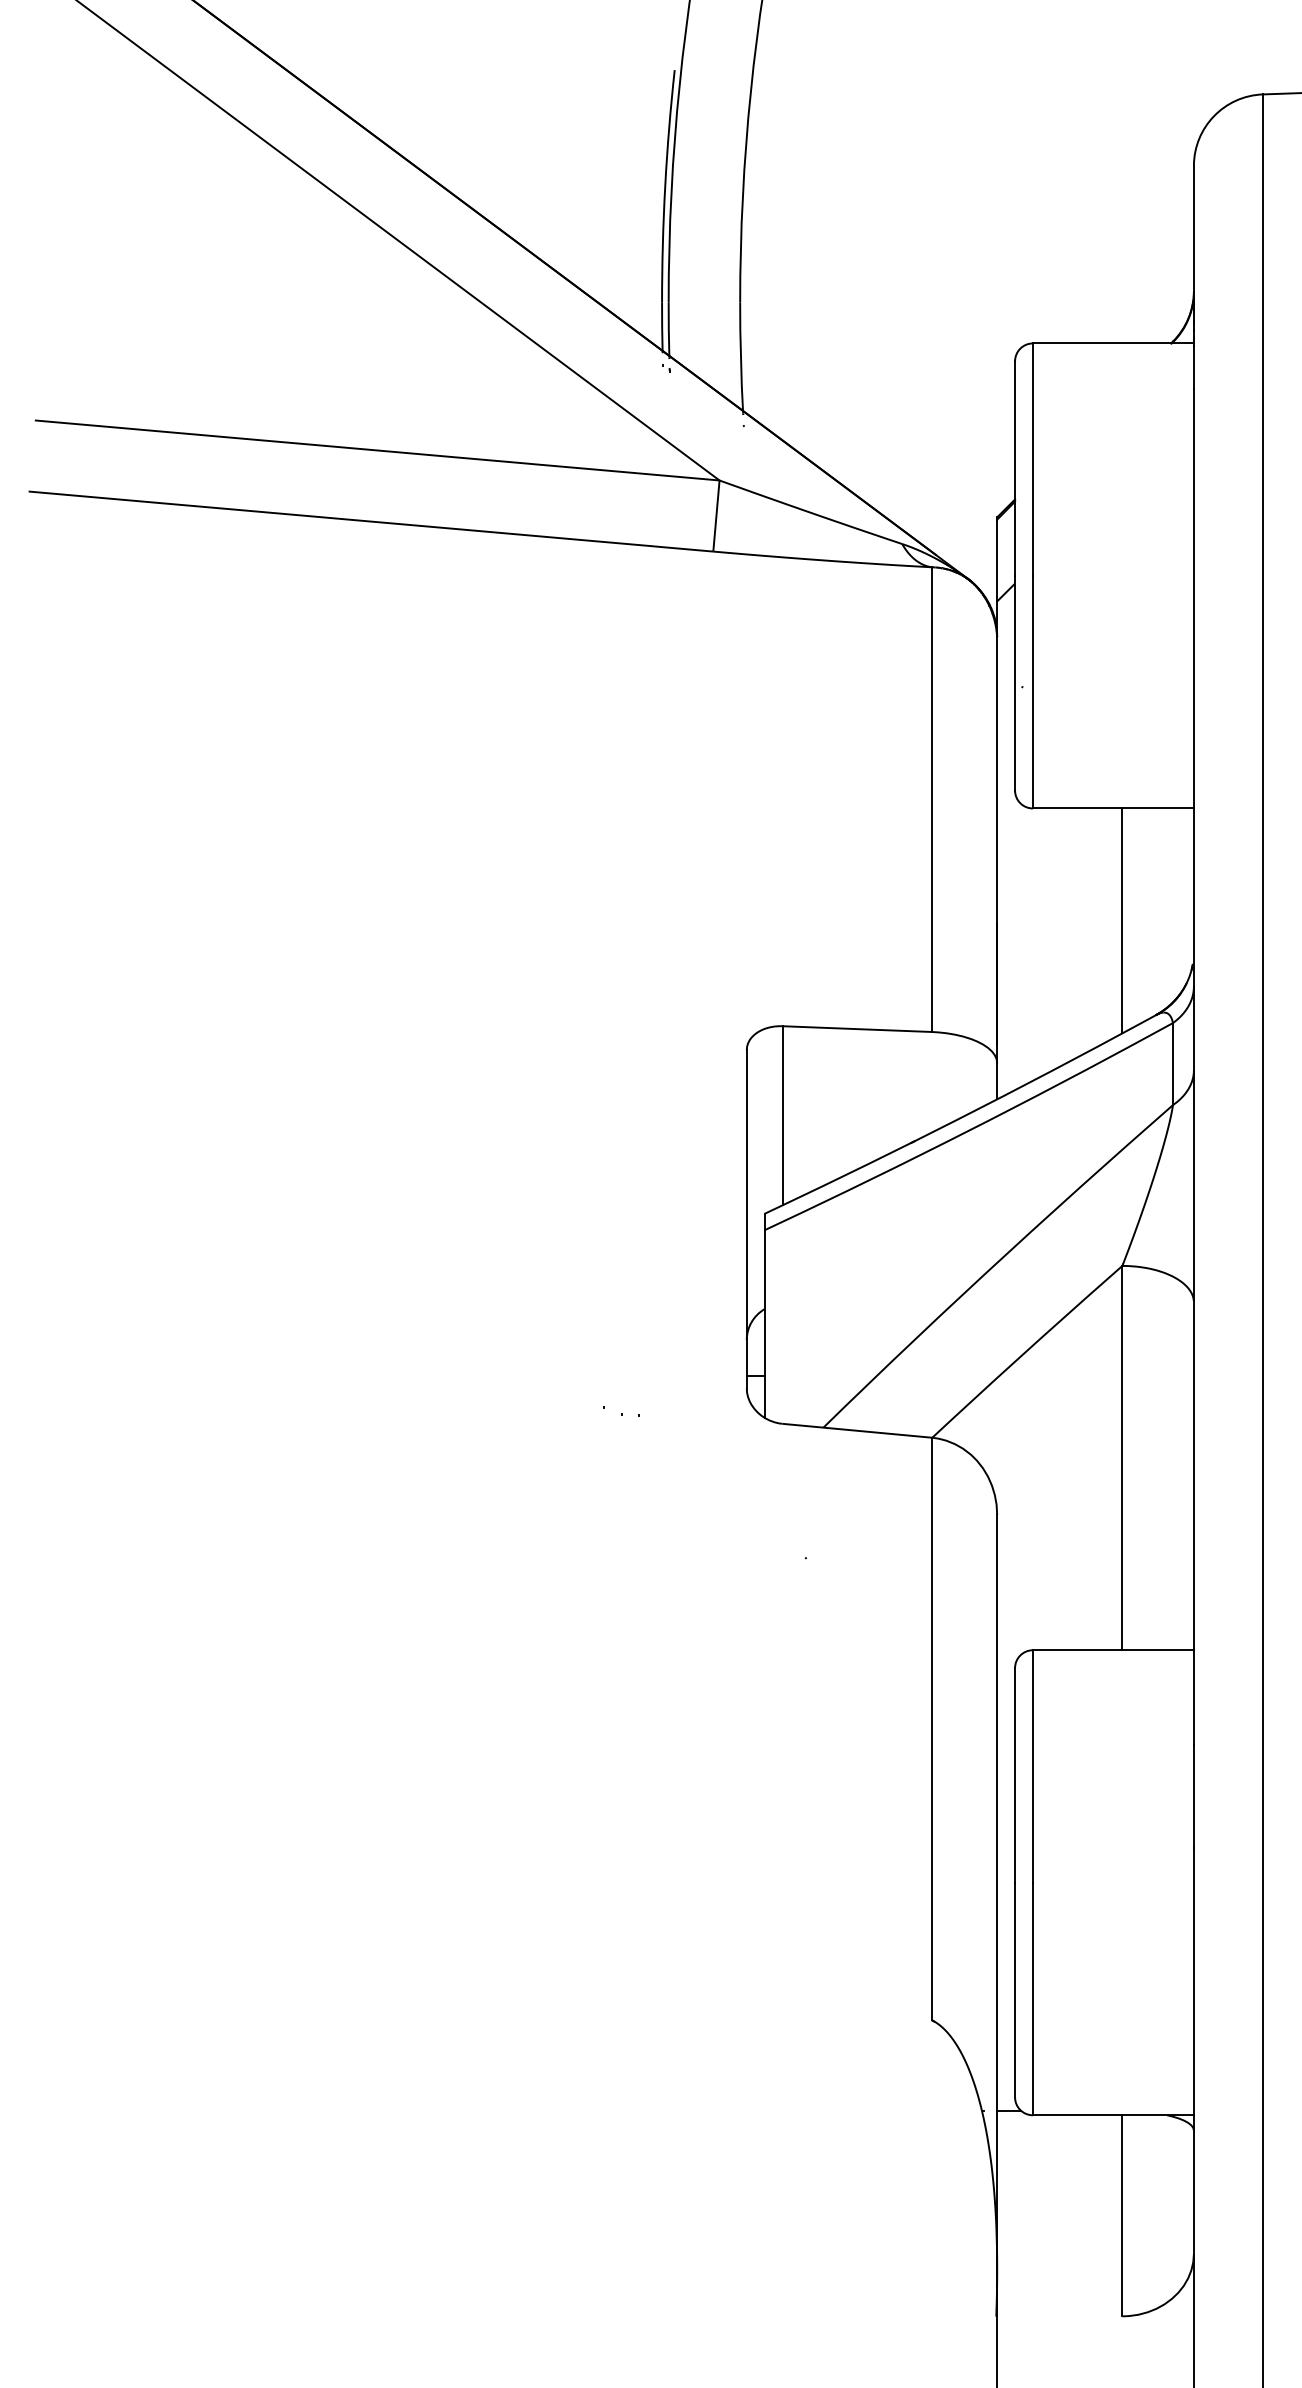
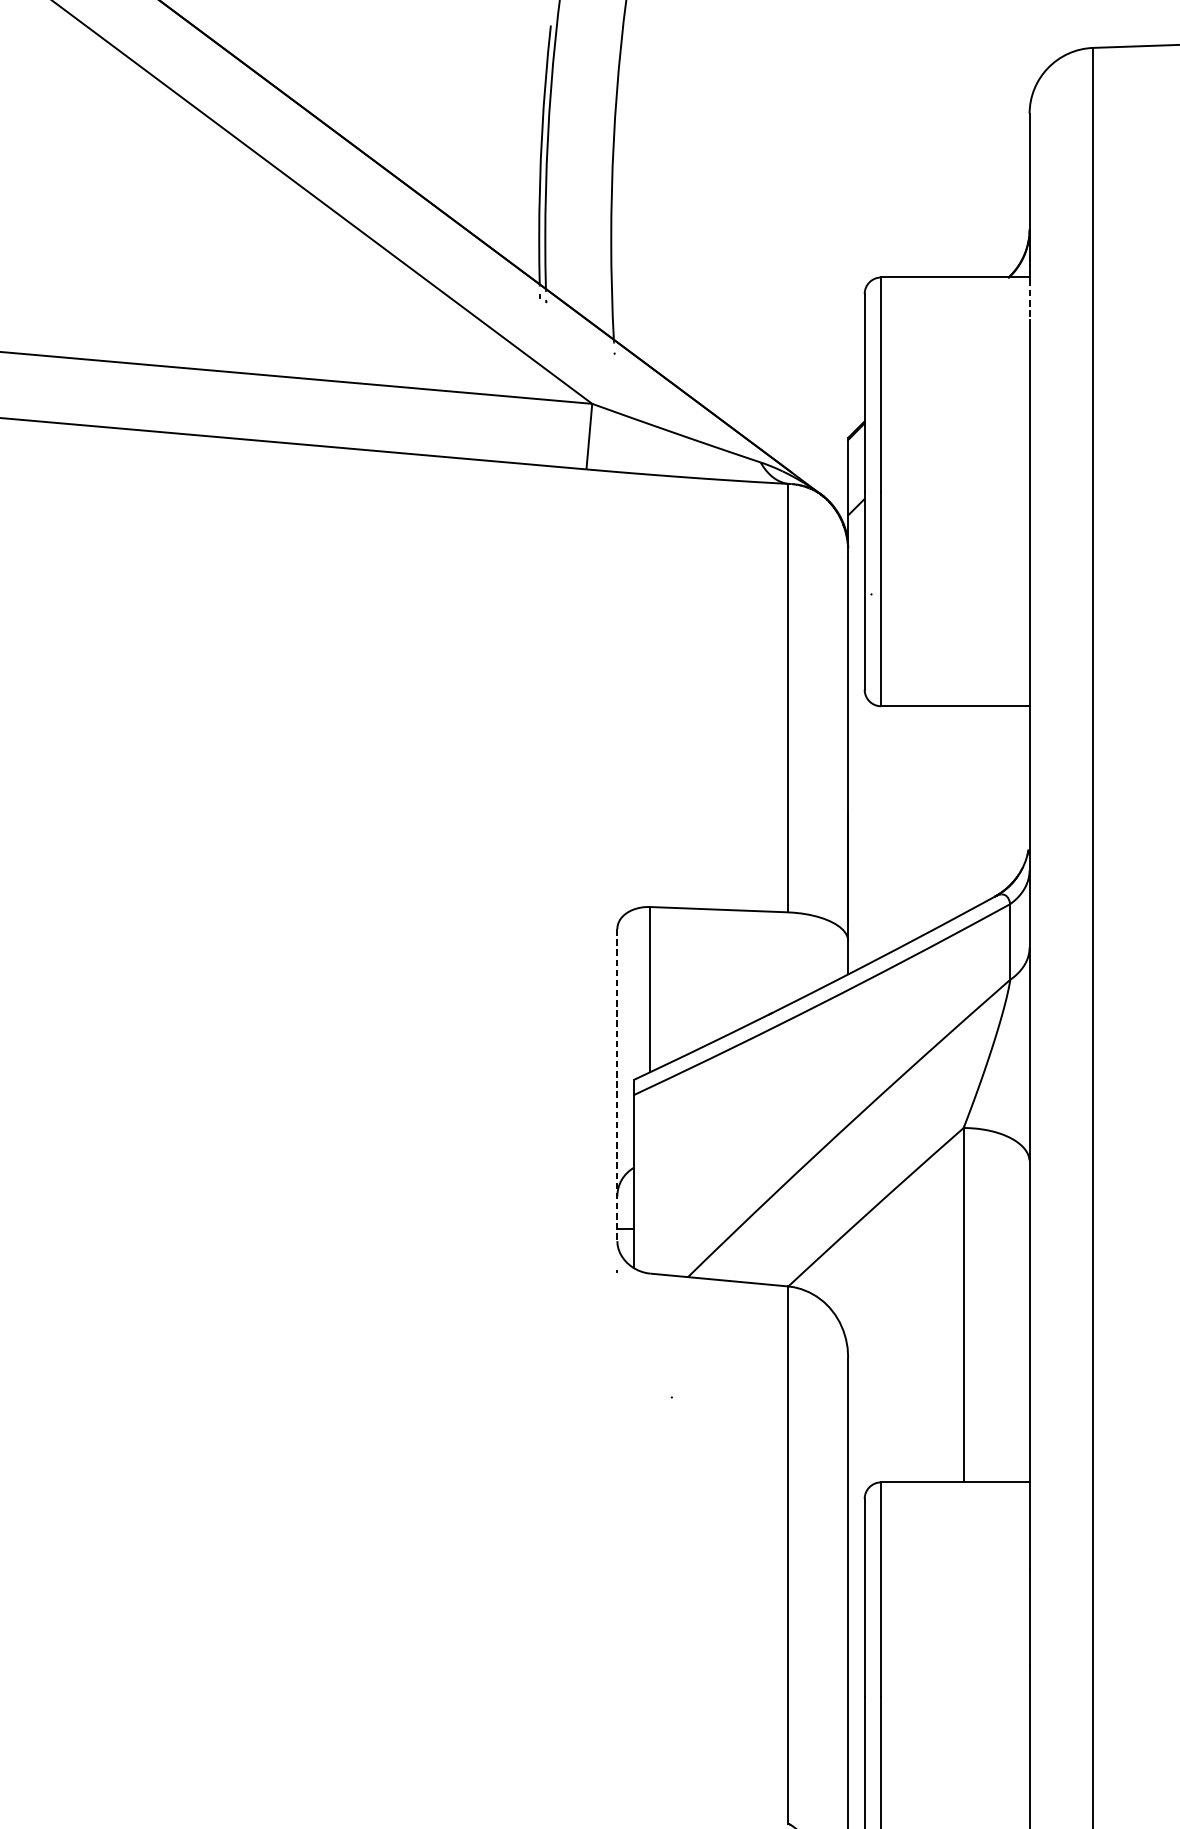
line: (1193, 368) -> (1029, 300), solid -> dashed
line: (1122, 920) -> (963, 809), removed
line: (746, 1219) -> (617, 1085), solid -> dashed

